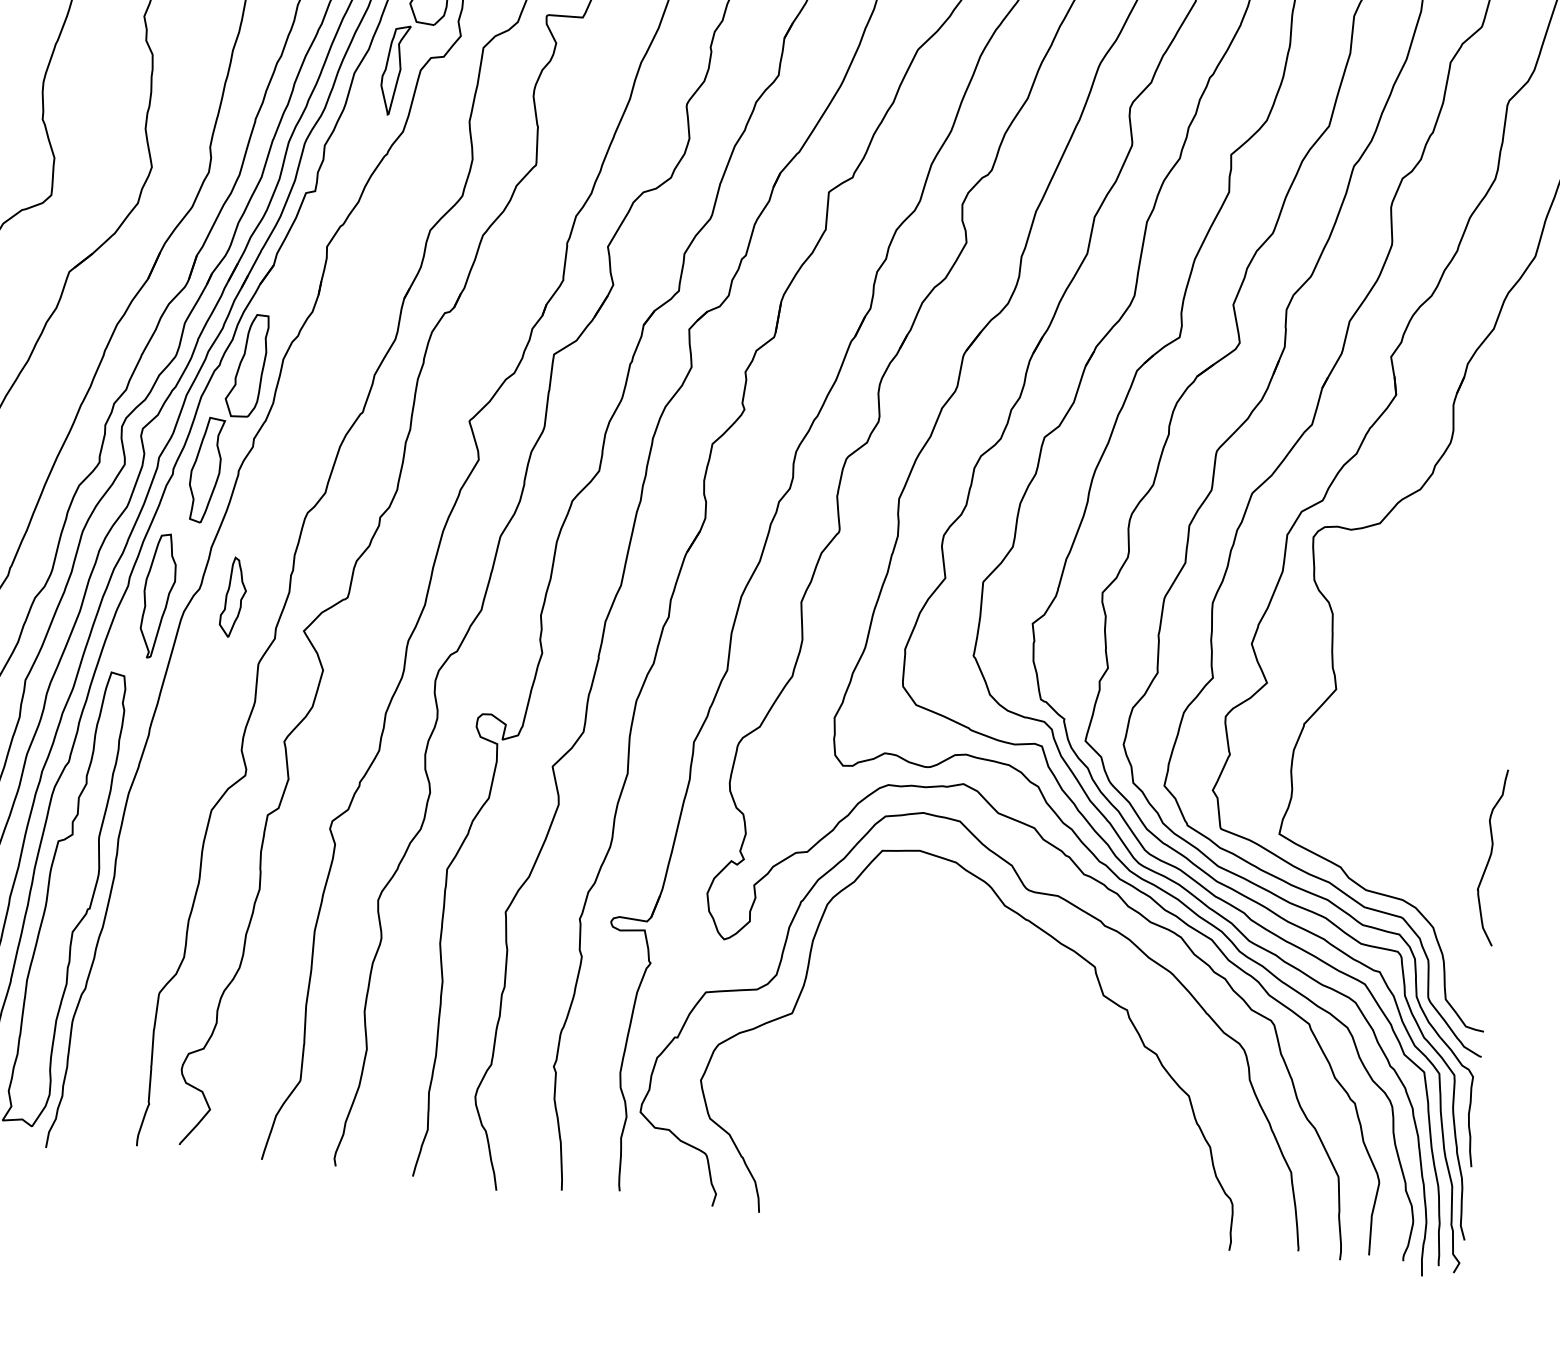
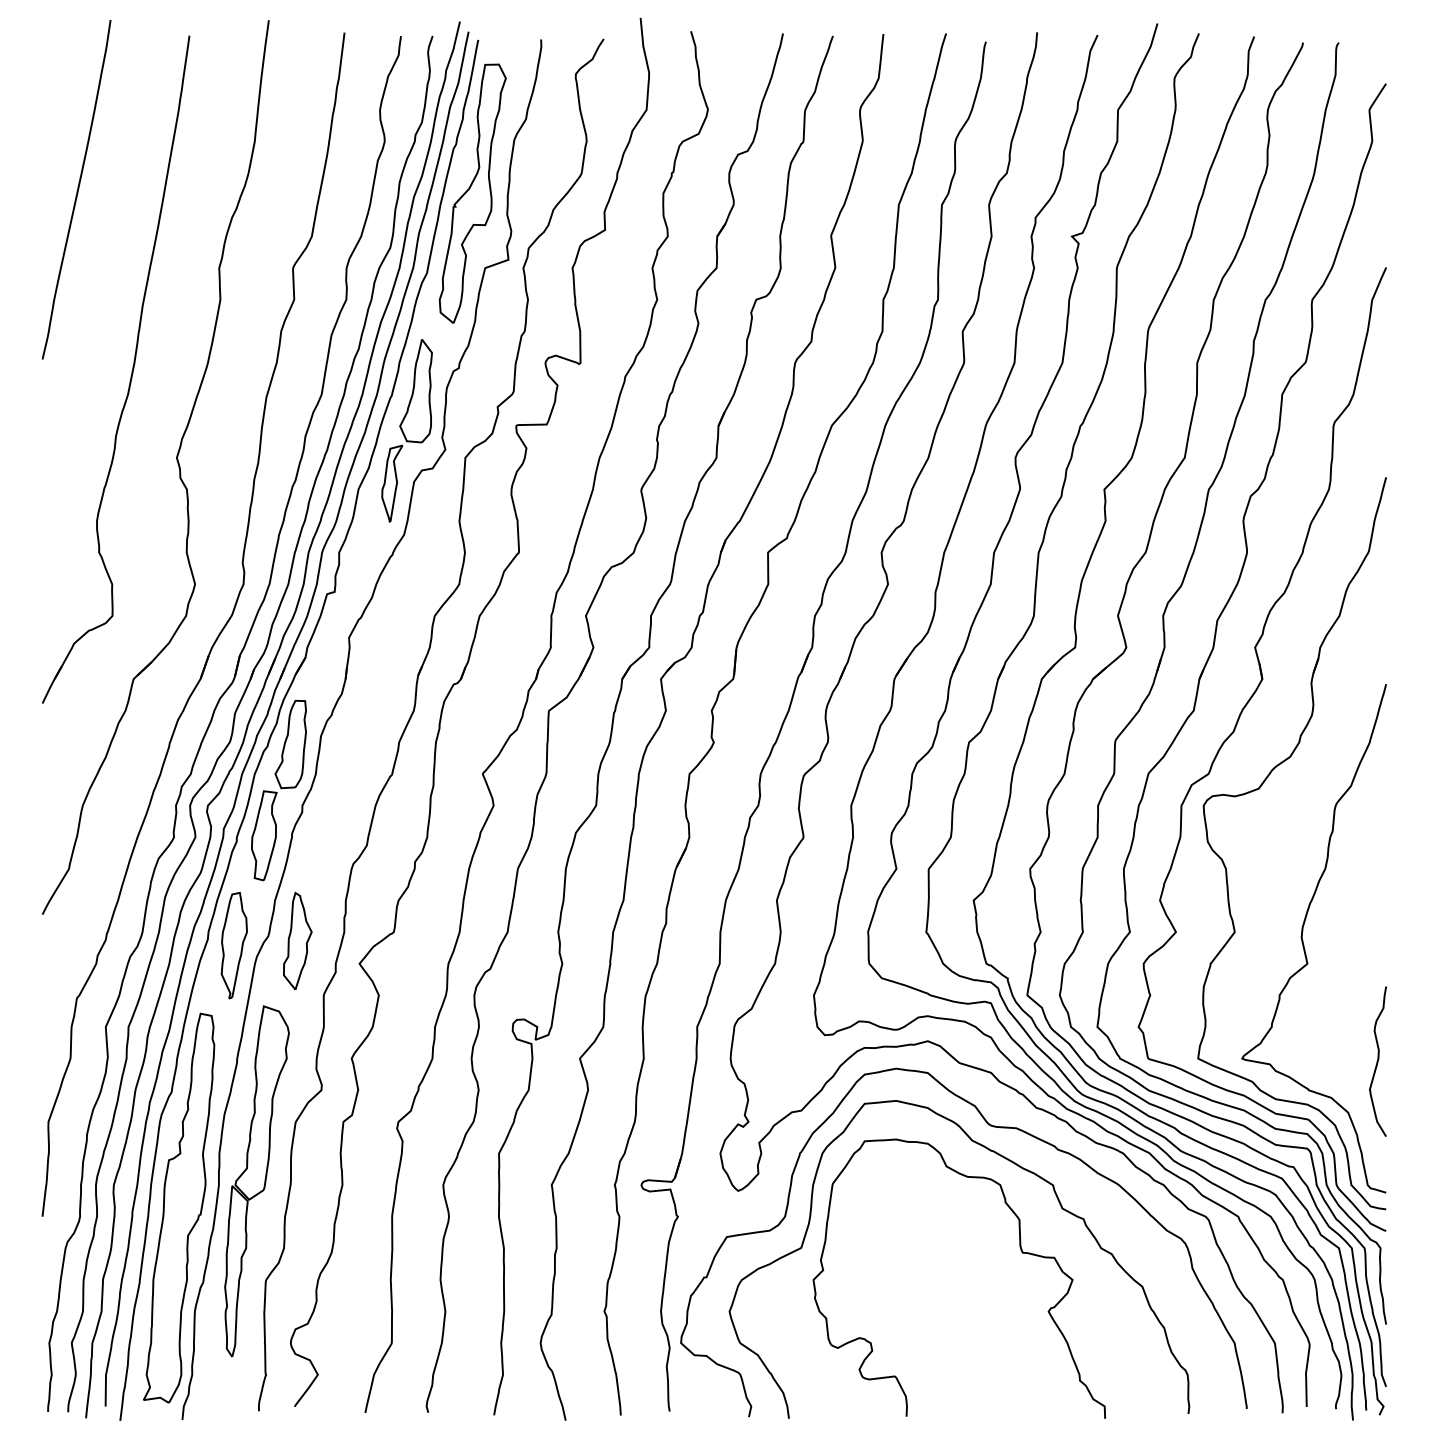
part: (233, 596) -> (297, 940), size x1.43
curve: (1416, 706) -> (1303, 940), added
part: (159, 875) -> (256, 1181), added
curve: (1049, 1040) -> (1020, 1250), added

